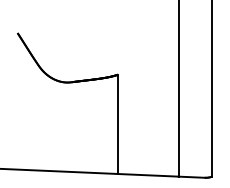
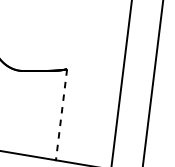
line: (118, 124) -> (61, 114), solid -> dashed

